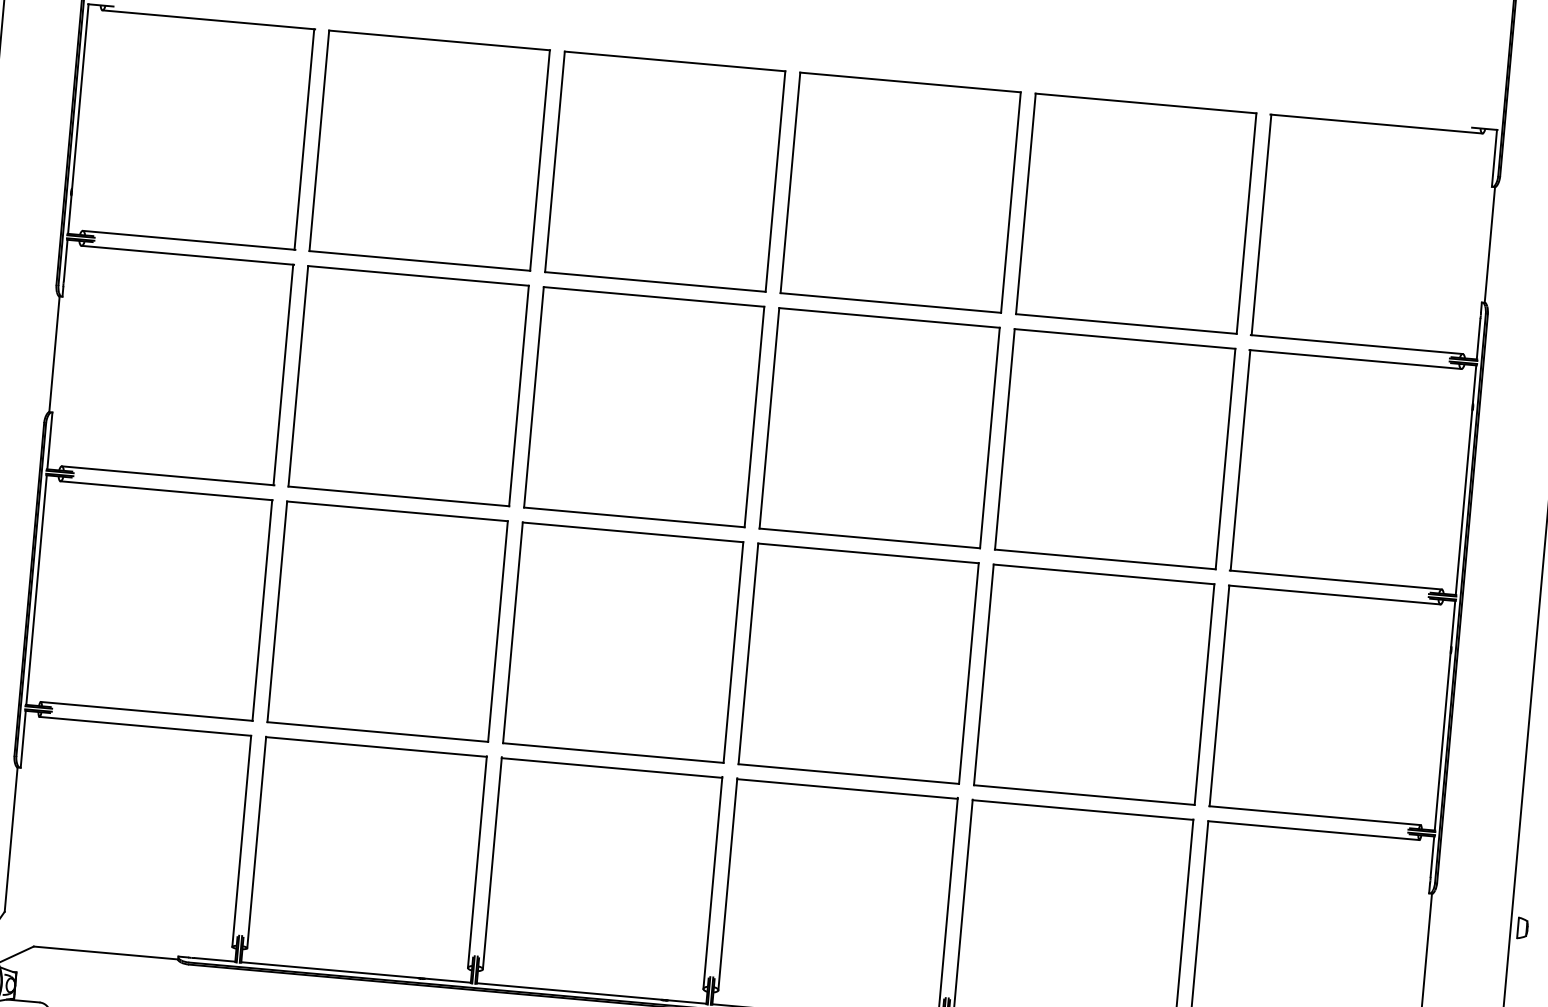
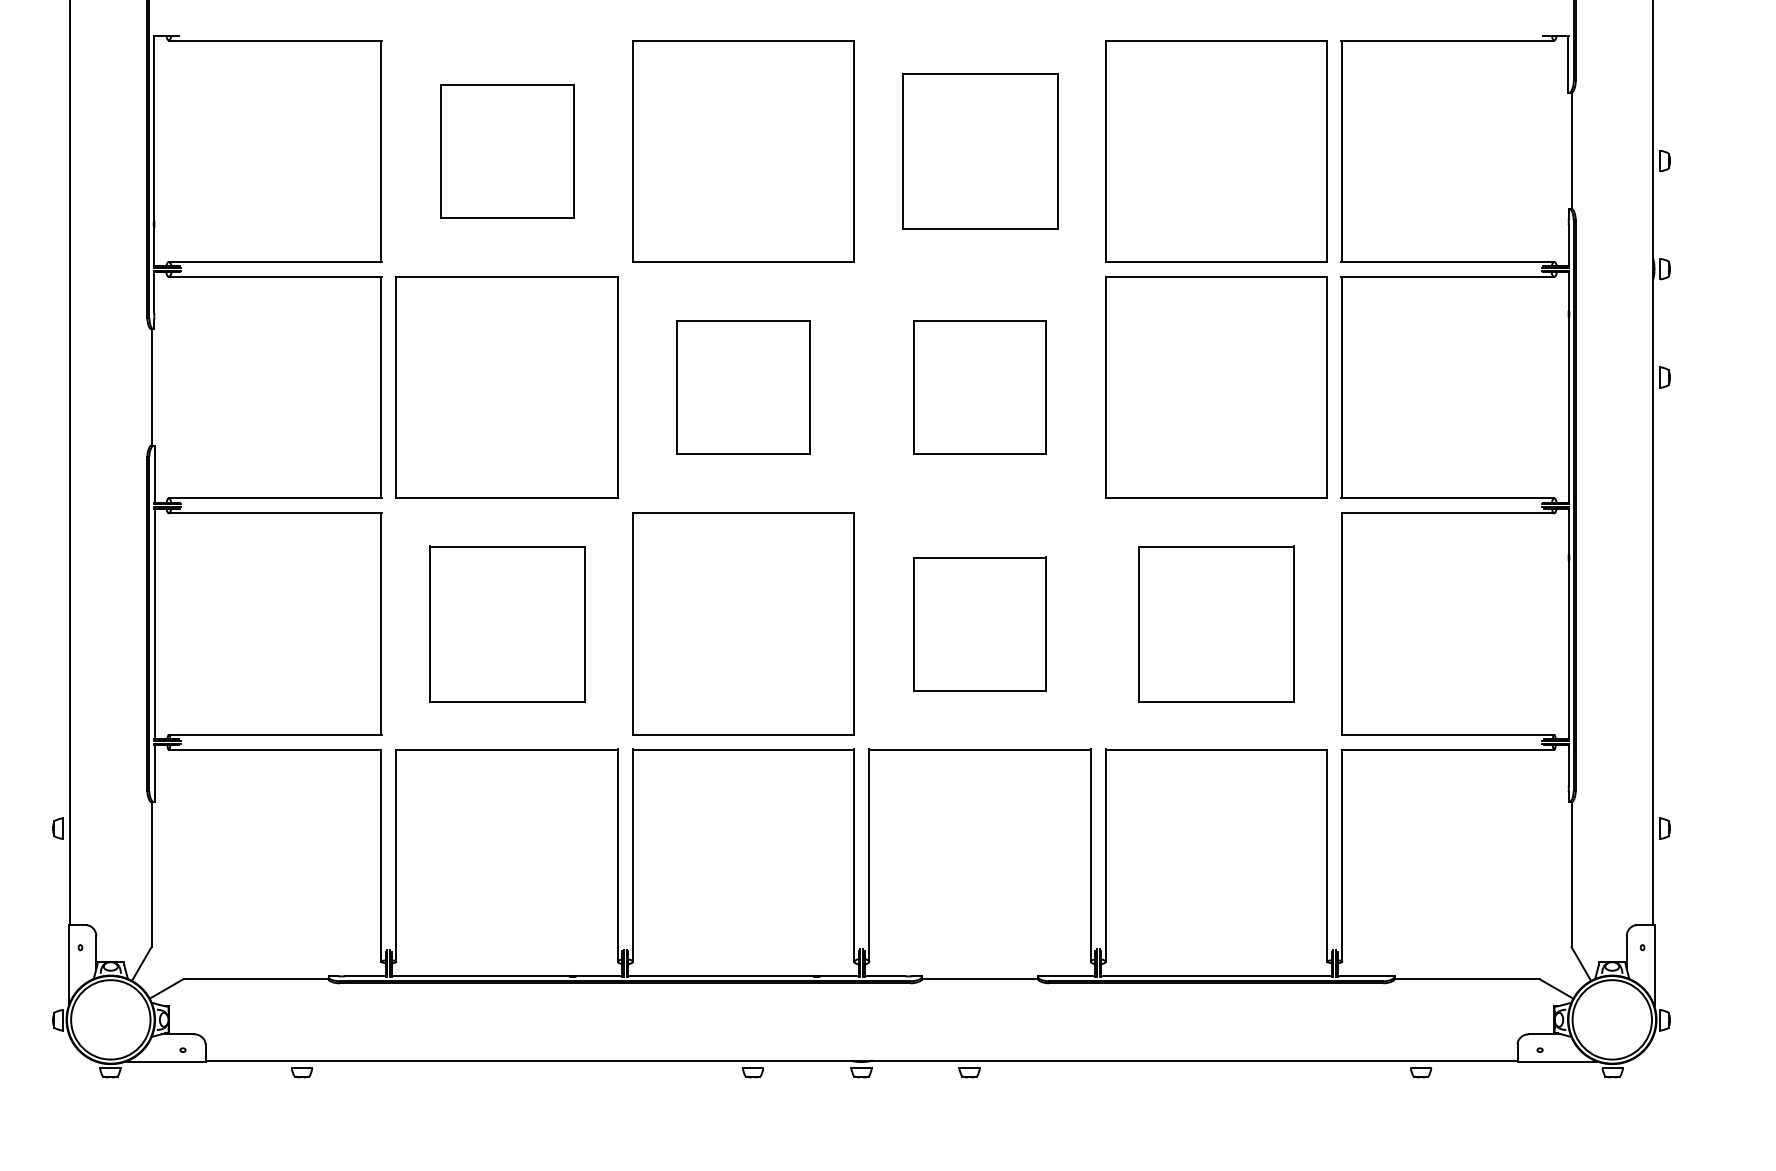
part: (428, 150) -> (506, 151), size x0.6
part: (900, 192) -> (979, 151), size x0.7
part: (644, 407) -> (743, 387), size x0.6
part: (879, 428) -> (979, 387), size x0.6
part: (387, 621) -> (506, 623), size x0.7
part: (858, 663) -> (979, 623), size x0.6
part: (1094, 684) -> (1216, 623), size x0.7

